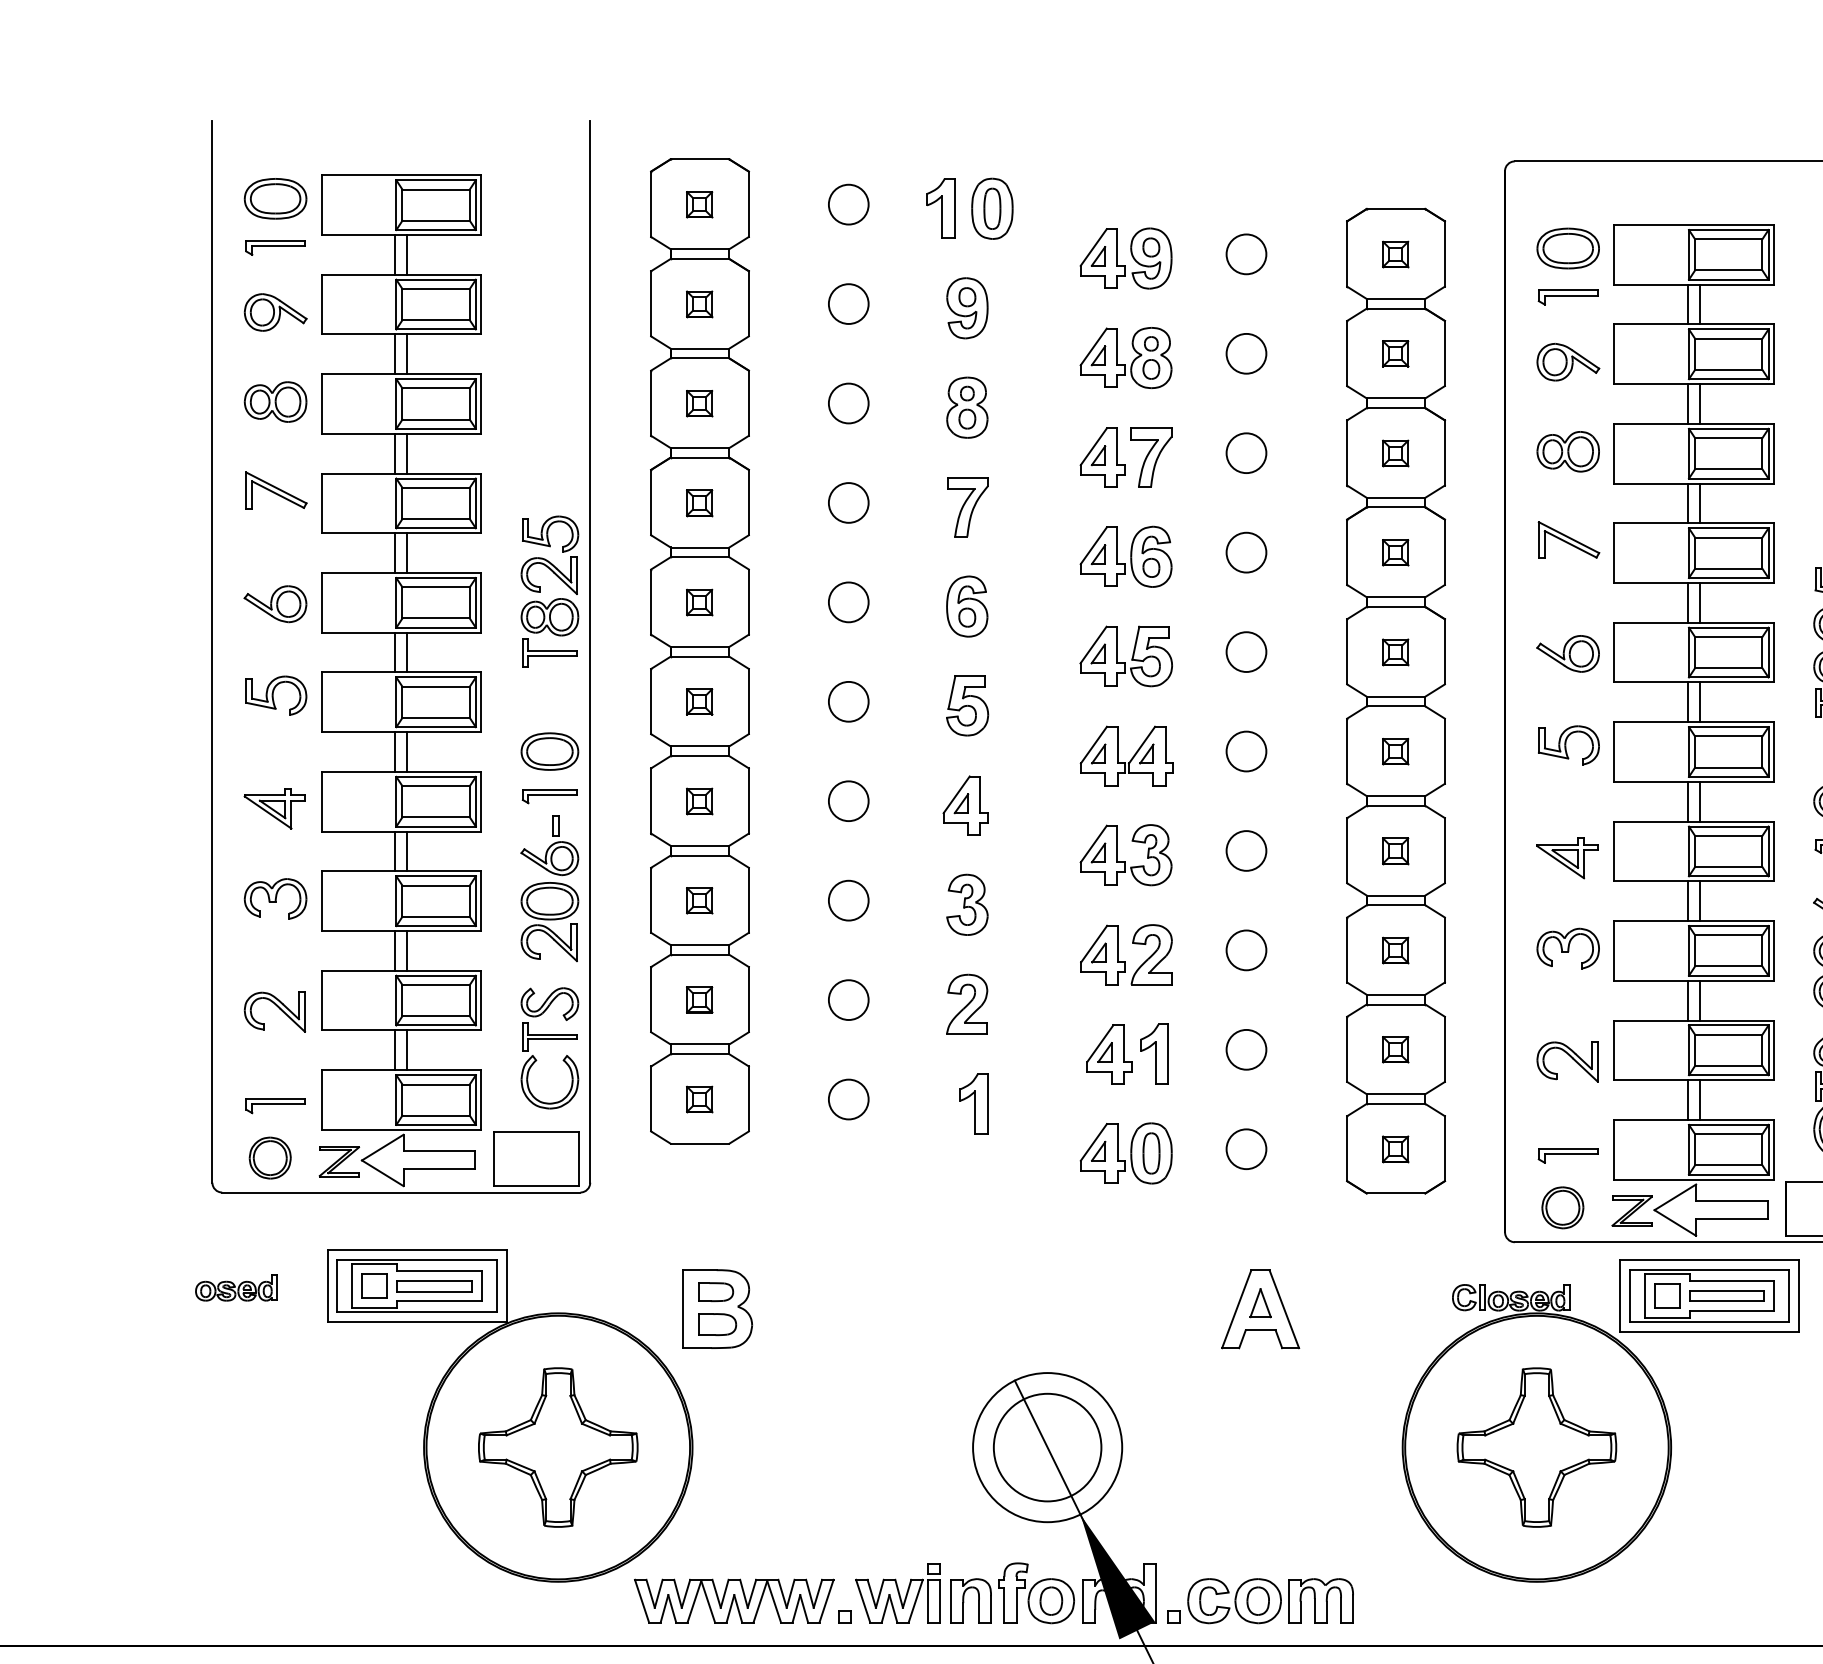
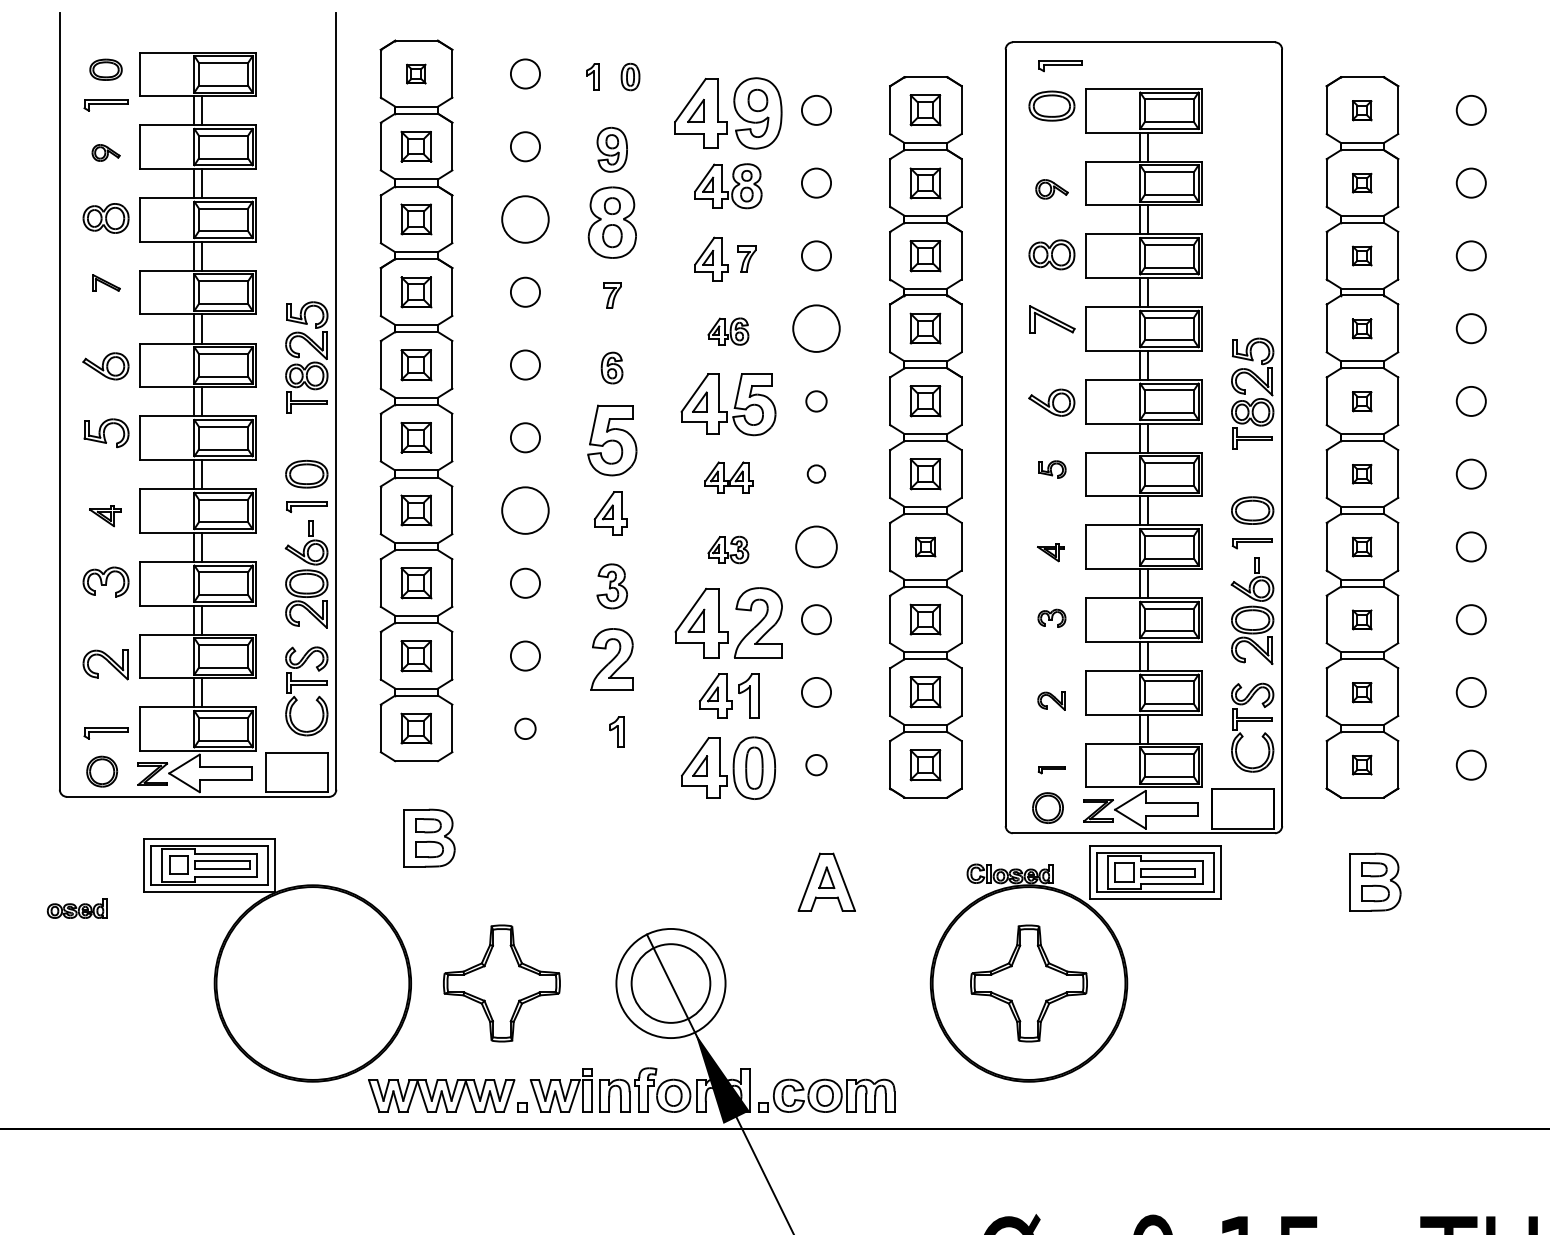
part: (274, 198) -> (105, 69), size x0.7
part: (940, 208) -> (592, 76), size x0.6
part: (992, 208) -> (630, 76), size x0.6
part: (1395, 254) -> (925, 110), size x1.6
part: (1126, 258) -> (728, 113), size x1.6
part: (1567, 298) -> (1060, 66), moved
part: (699, 303) -> (416, 146), size x1.6
part: (274, 311) -> (105, 152), size x0.6
part: (1395, 352) -> (925, 182), size x1.6
part: (1567, 362) -> (1051, 189), size x0.7
part: (699, 403) -> (416, 219), size x1.6
circle: (848, 403) -> (525, 219), size x1.6
part: (966, 407) -> (611, 222), size x1.6
part: (1395, 452) -> (925, 255), size x1.6
part: (1150, 458) -> (746, 259), size x0.6
part: (276, 489) -> (106, 282), size x0.6
part: (699, 503) -> (416, 292), size x1.6
part: (967, 507) -> (612, 295), size x0.6
circle: (1246, 552) -> (816, 328), size x1.6
part: (1395, 552) -> (925, 328), size x1.6
part: (1126, 556) -> (728, 331), size x0.6
part: (699, 601) -> (416, 364), size x1.6
part: (966, 605) -> (611, 367), size x0.7
circle: (1246, 652) -> (816, 401), size x0.7
part: (1395, 652) -> (925, 401), size x1.6
part: (1126, 656) -> (728, 404), size x1.4
part: (699, 701) -> (416, 437), size x1.6
part: (967, 705) -> (612, 440), size x1.6
part: (1568, 745) -> (1052, 469), size x0.6
circle: (1246, 750) -> (816, 473), size x0.6
part: (1395, 751) -> (925, 474), size x1.6
part: (1126, 756) -> (728, 477), size x0.7
part: (699, 801) -> (416, 510), size x1.6
circle: (848, 801) -> (525, 510), size x1.6
part: (274, 807) -> (105, 515), size x0.7
circle: (1246, 850) -> (816, 546), size x1.4
part: (1126, 854) -> (728, 549), size x0.6
part: (1566, 858) -> (1050, 552), size x0.6
part: (699, 900) -> (416, 583), size x1.6
part: (1567, 948) -> (1051, 618), size x0.6
part: (1395, 950) -> (925, 619), size x1.6
part: (1126, 954) -> (728, 622), size x1.6
part: (699, 999) -> (416, 655), size x1.6
part: (966, 1003) -> (611, 658), size x1.4
part: (1395, 1049) -> (925, 692), size x1.6
part: (1567, 1060) -> (1051, 700), size x0.6
part: (699, 1099) -> (416, 728), size x1.6
circle: (848, 1099) -> (525, 728), size x0.7
part: (973, 1103) -> (616, 731), size x0.7
circle: (1246, 1148) -> (816, 764), size x0.7
part: (1395, 1148) -> (925, 764), size x1.6
part: (1126, 1153) -> (728, 768), size x1.4
part: (1567, 1156) -> (1051, 770), size x0.6
part: (235, 1287) -> (76, 908), moved
part: (717, 1308) -> (429, 837), moved
part: (557, 1447) -> (501, 983), moved

